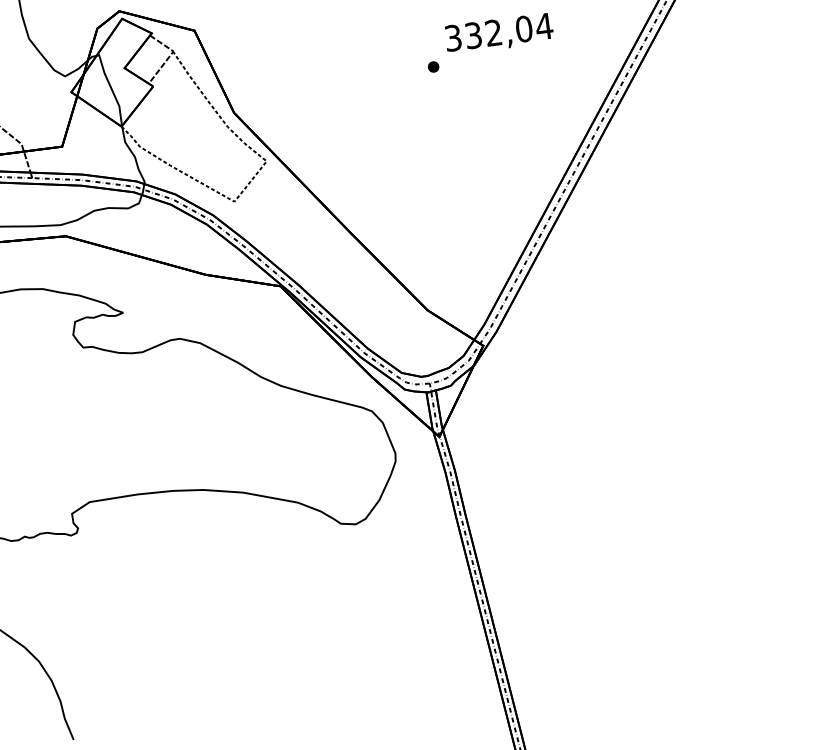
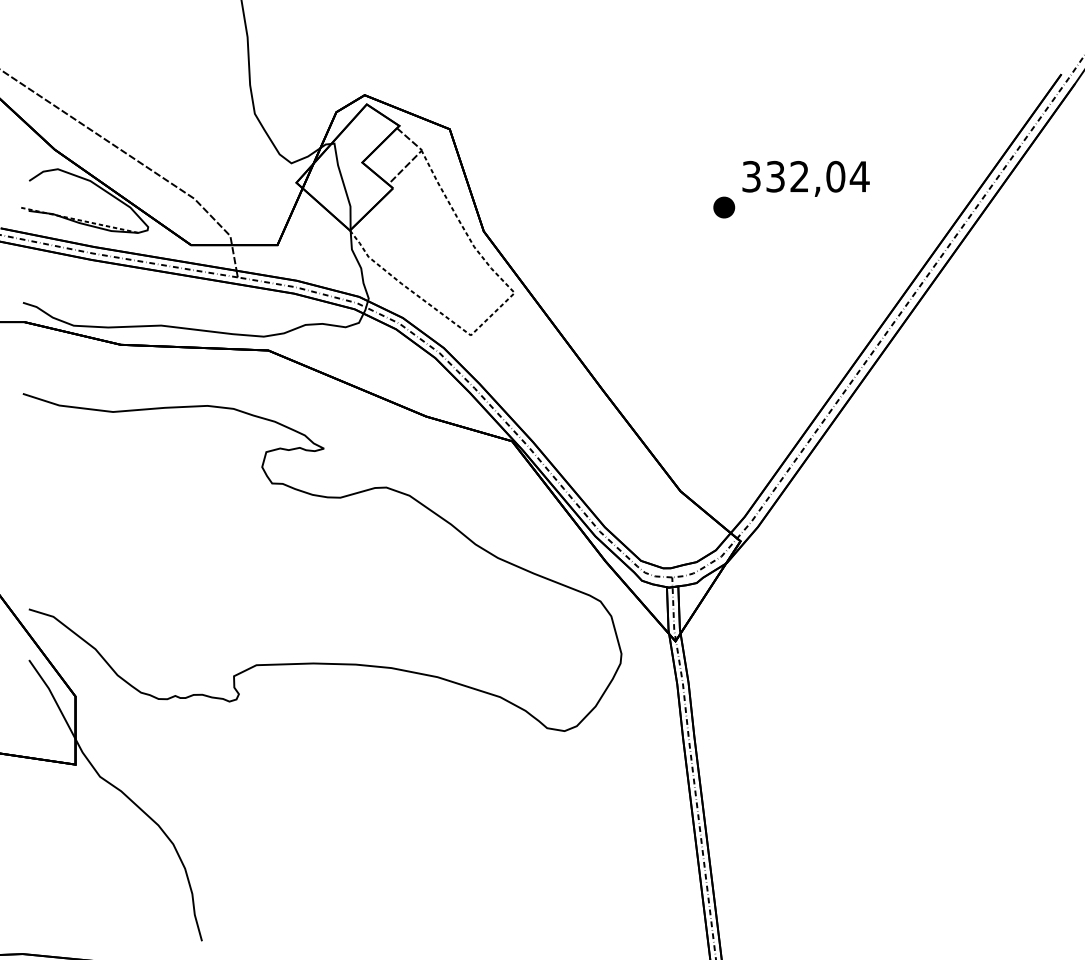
part: (433, 67) -> (723, 207), size x1.6

